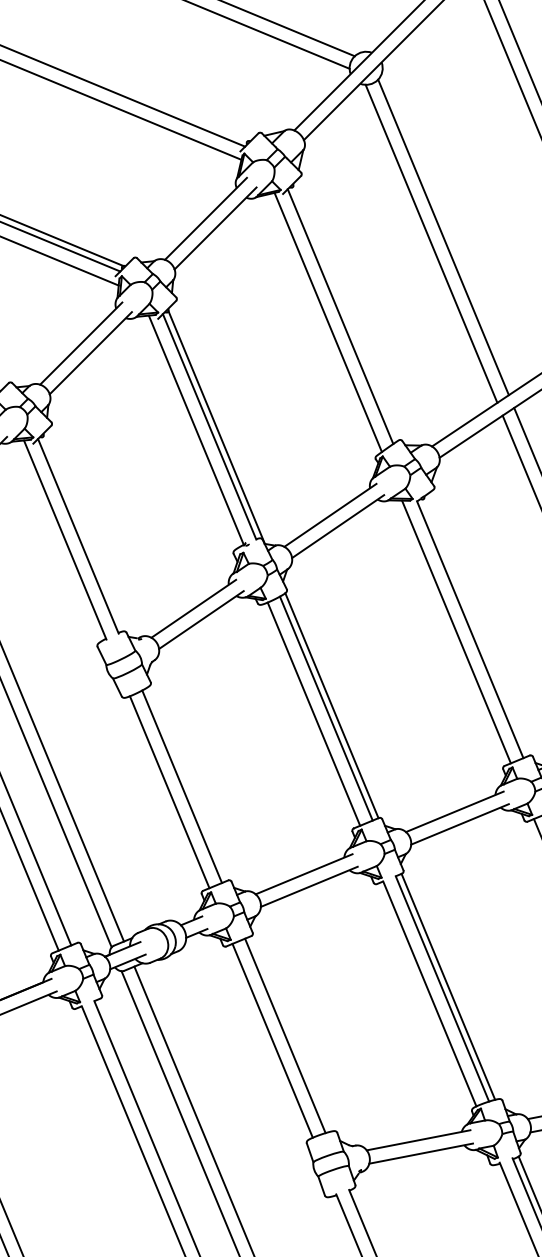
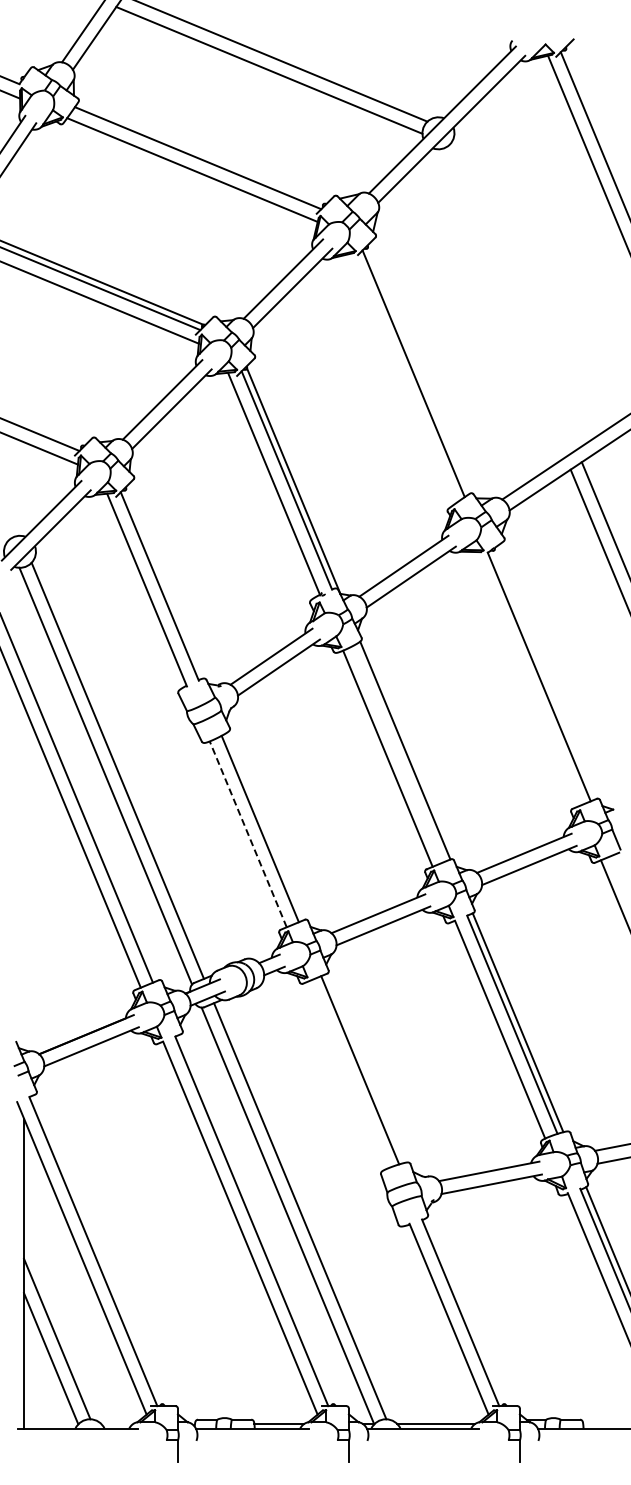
line: (443, 236) -> (513, 296), removed
line: (431, 244) -> (501, 303), removed
line: (327, 321) -> (401, 378), removed
line: (456, 632) -> (525, 679), removed
line: (325, 707) -> (399, 752), removed
line: (169, 792) -> (248, 834), solid -> dashed
line: (272, 1040) -> (347, 1074), removed

